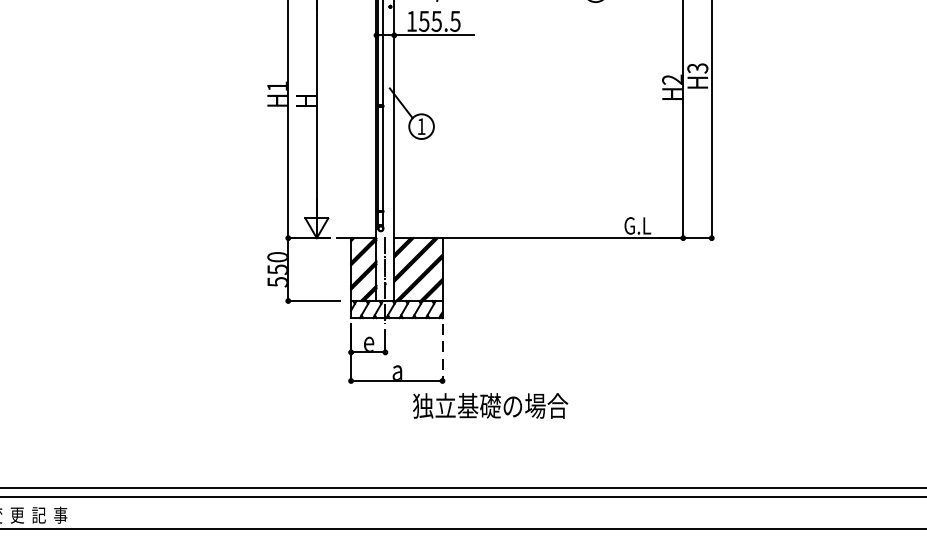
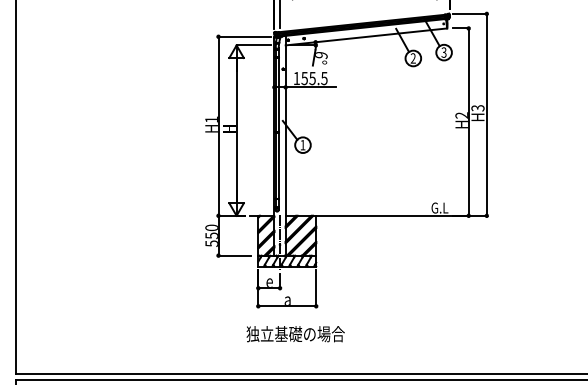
line: (442, 352) -> (316, 288), dashed -> solid
text: (490, 406) -> (295, 334), moved

